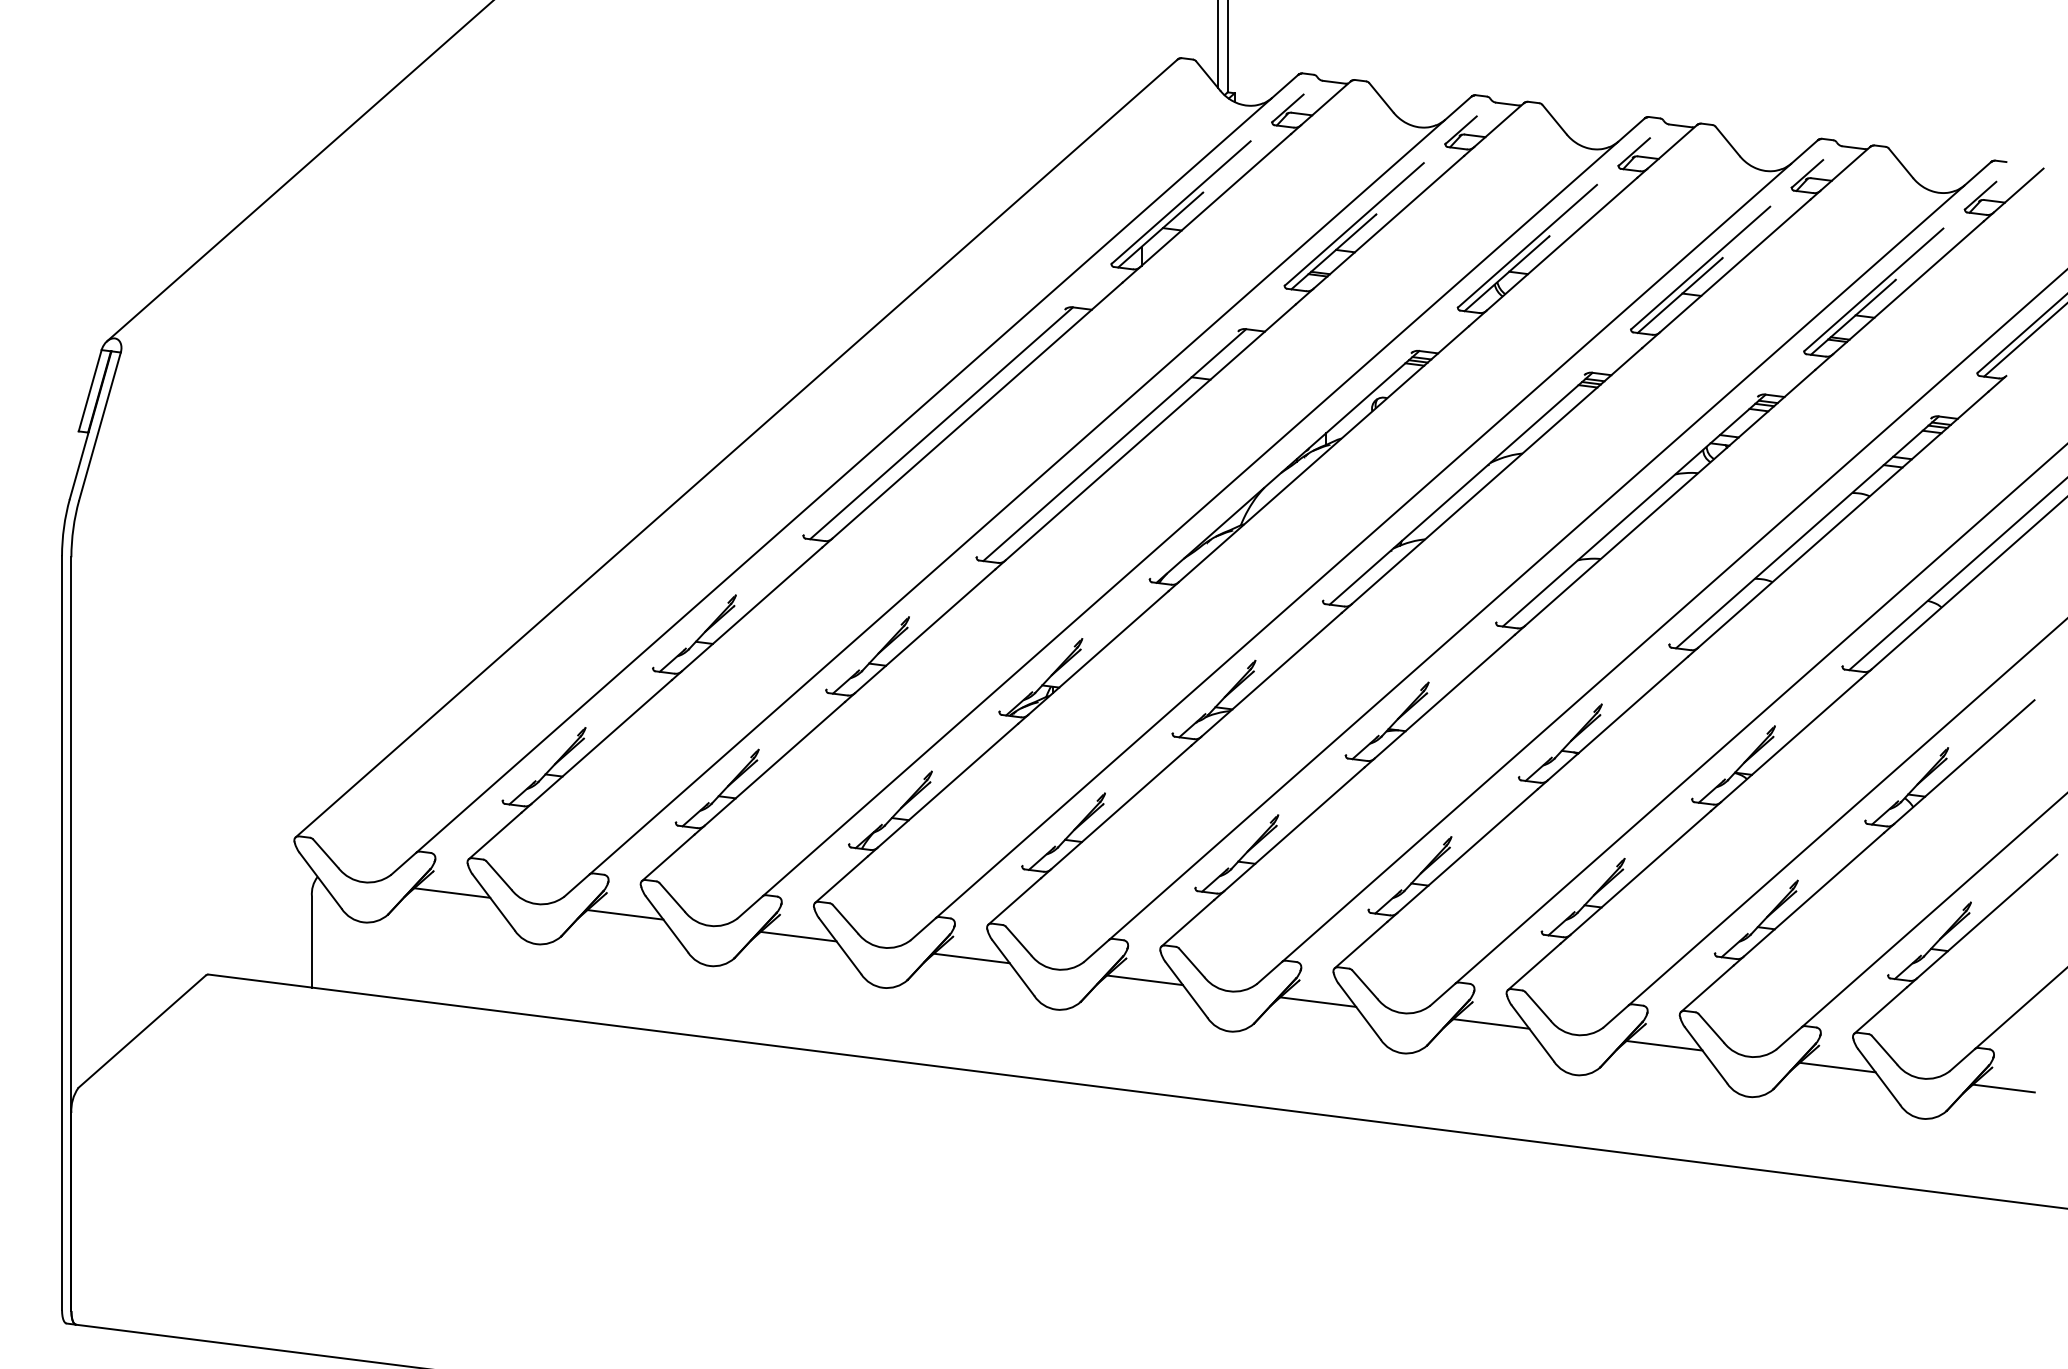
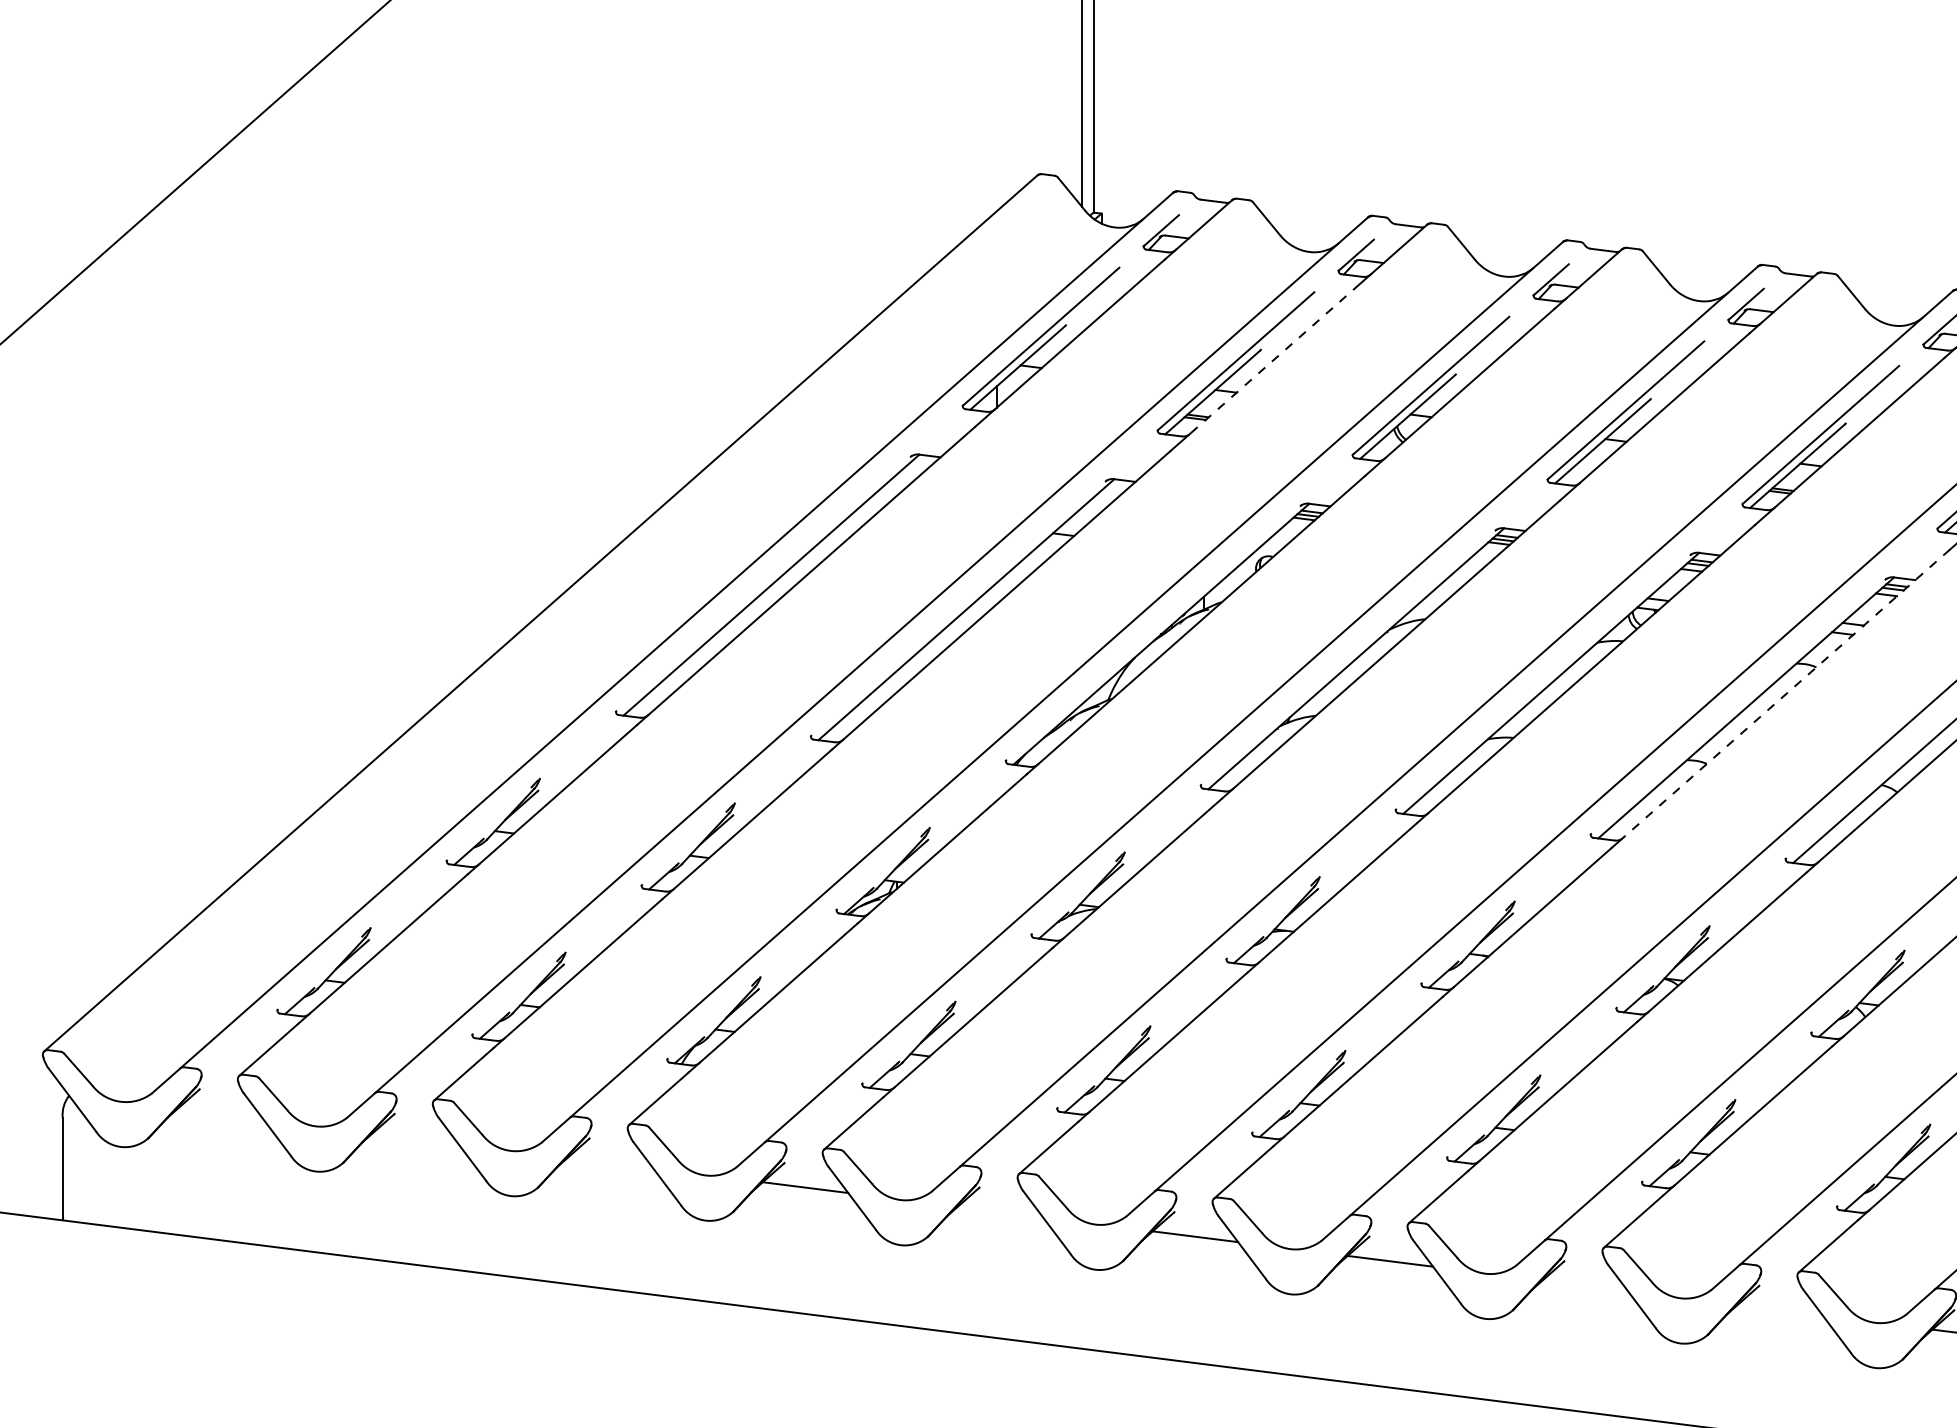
line: (1388, 222) -> (1274, 359), solid -> dashed
line: (1843, 519) -> (1786, 693), solid -> dashed
line: (452, 892) -> (220, 1113), removed
line: (625, 914) -> (415, 1138), removed
line: (798, 936) -> (610, 1162), removed
line: (1144, 980) -> (999, 1212), removed
line: (1664, 1045) -> (1585, 1285), removed
line: (1837, 1067) -> (1779, 1310), removed

